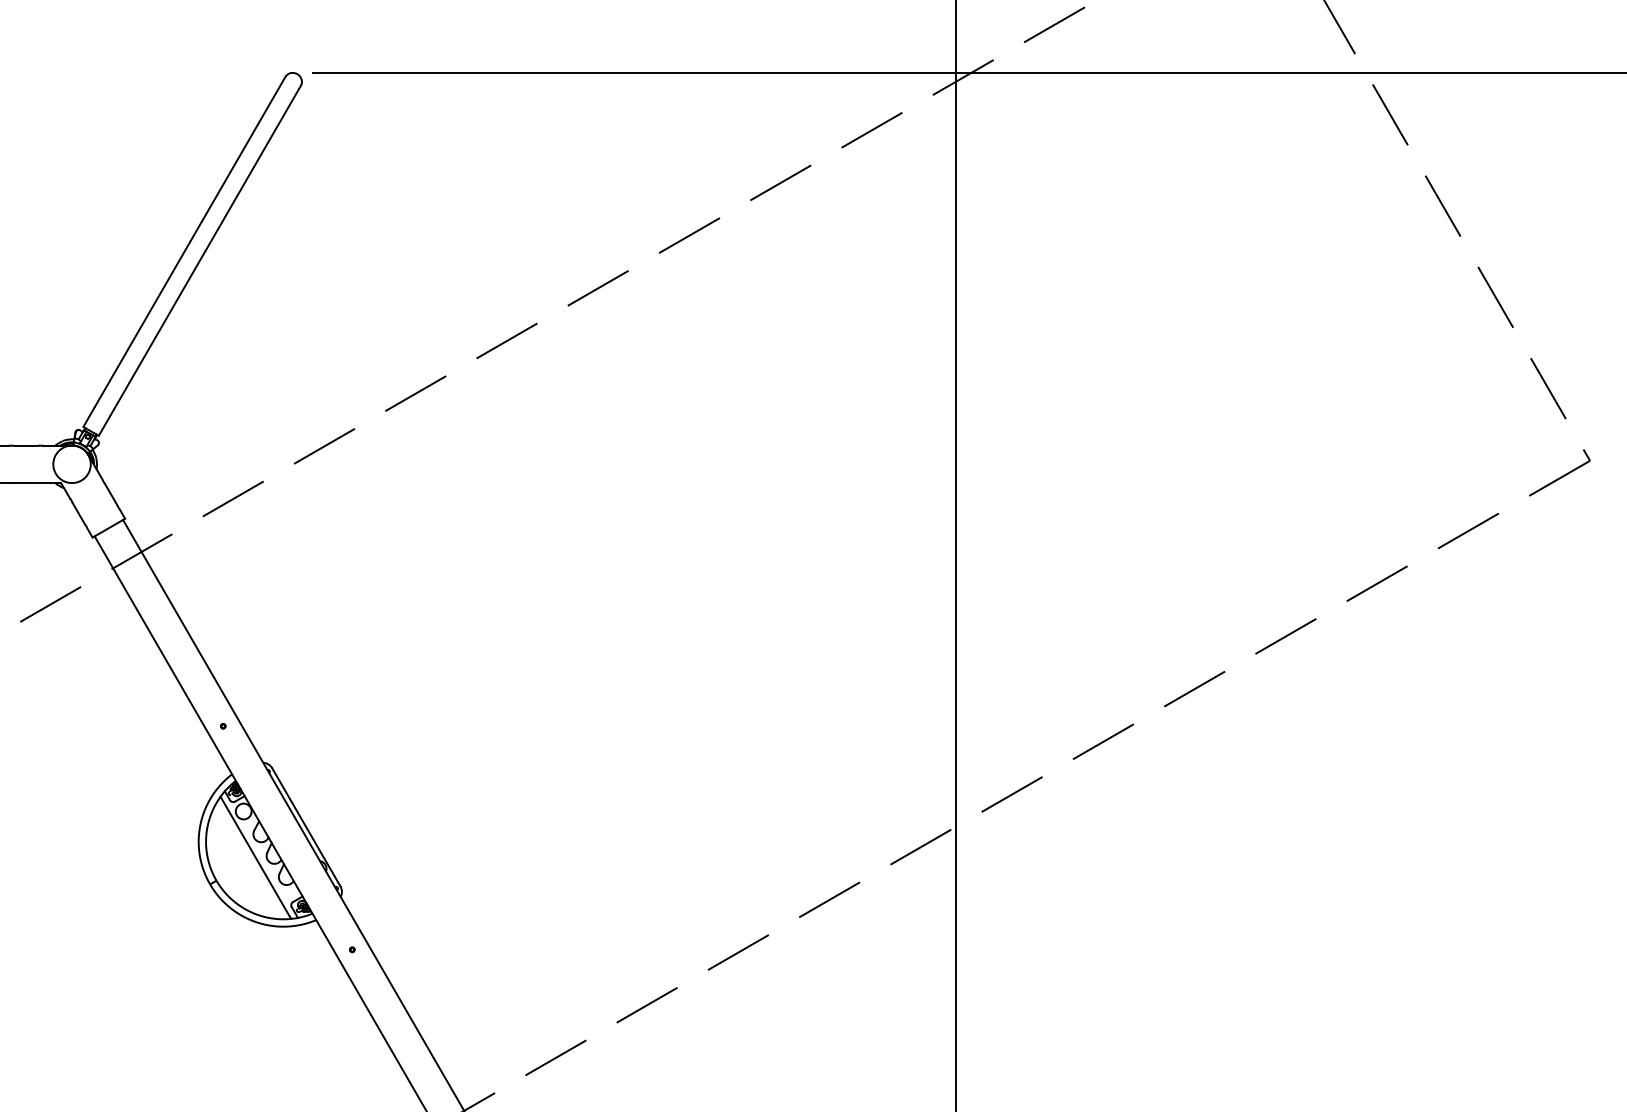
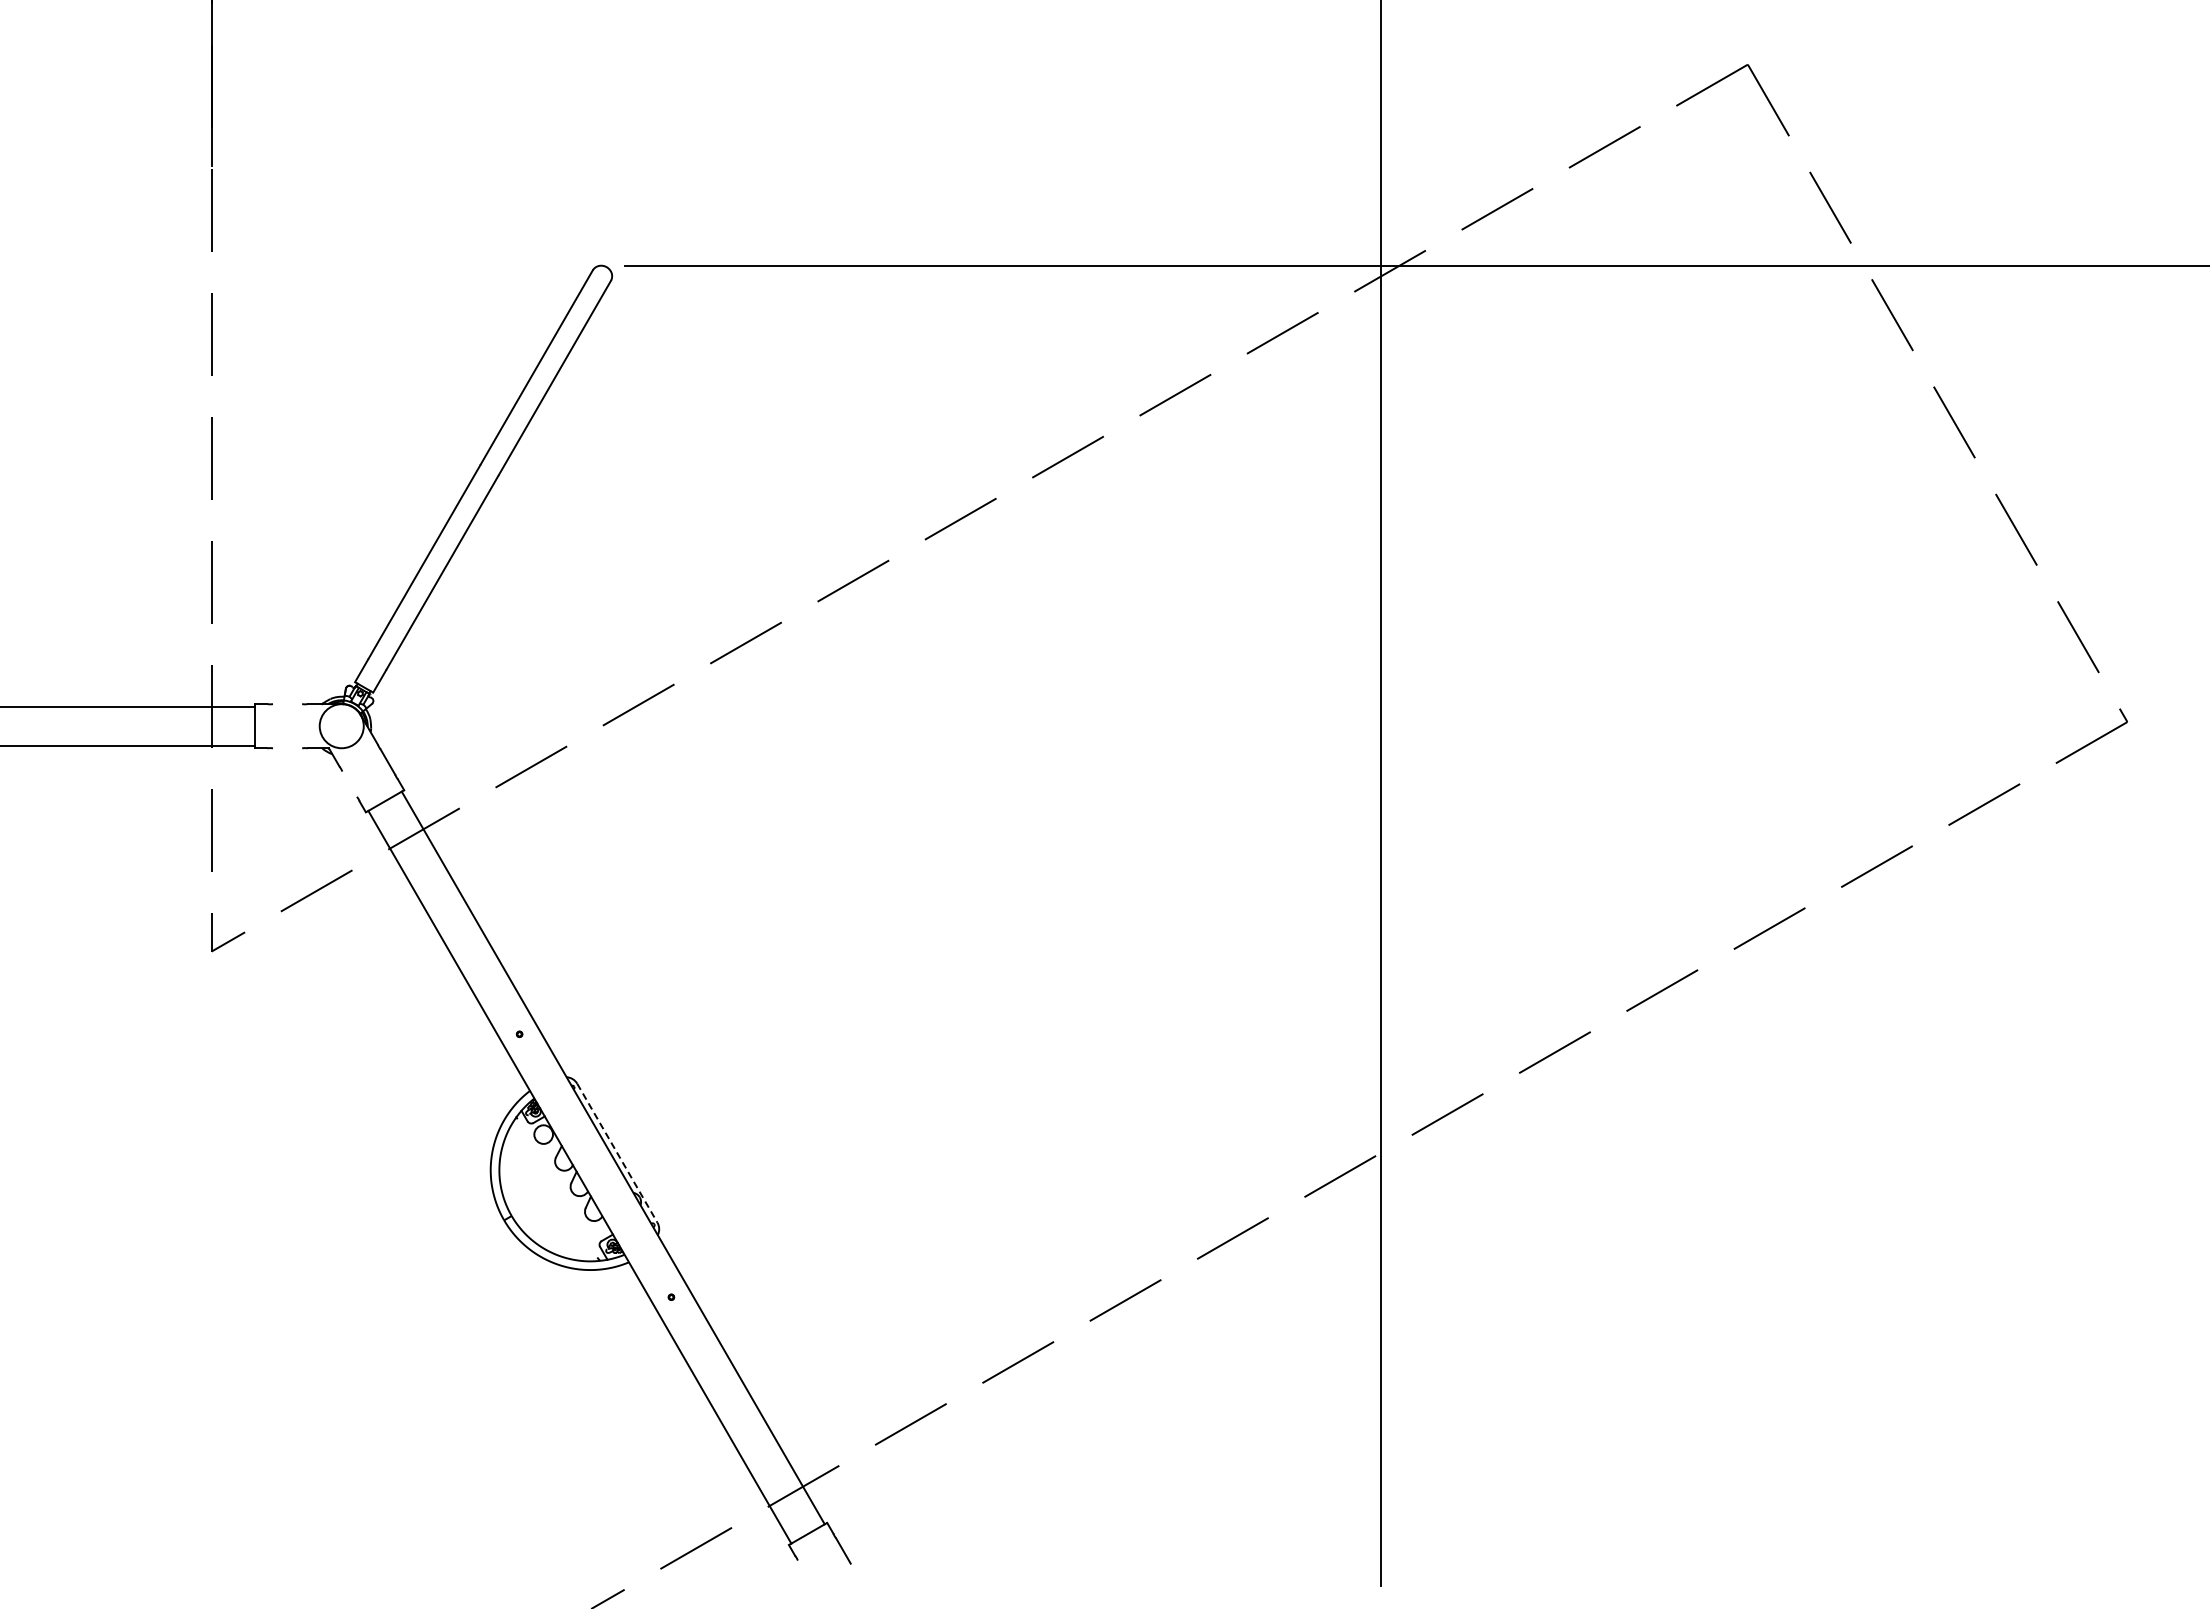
line: (25, 445) -> (287, 704), removed
line: (25, 483) -> (287, 748), removed
line: (78, 513) -> (349, 783), removed
line: (306, 827) -> (617, 1153), solid -> dashed
line: (255, 856) -> (557, 1187), removed

